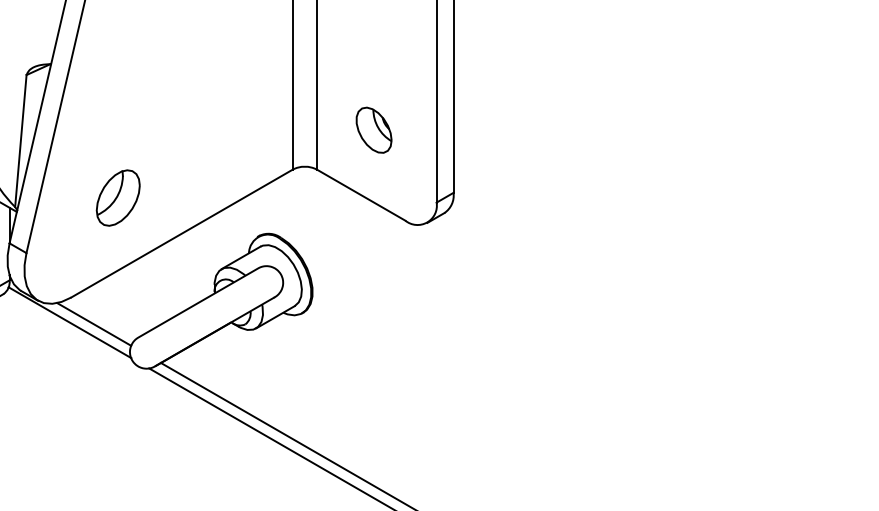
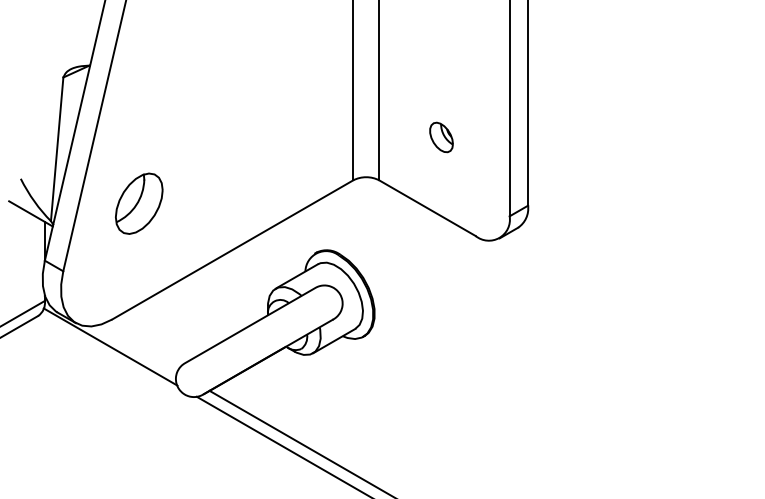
part: (373, 129) -> (440, 136), size x0.6
part: (117, 197) -> (138, 203), moved
line: (94, 324) -> (137, 348), removed

